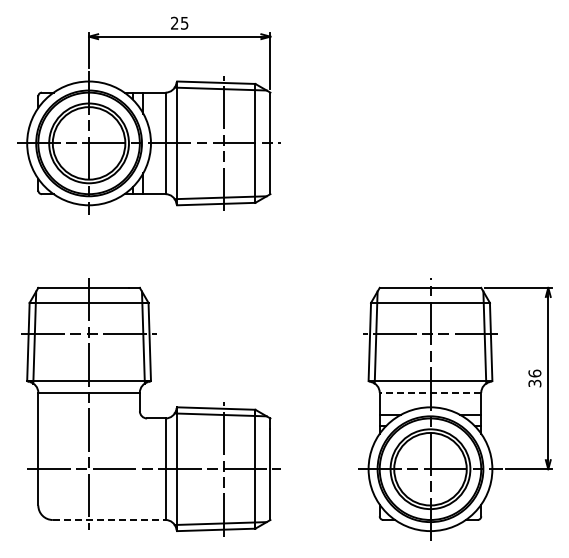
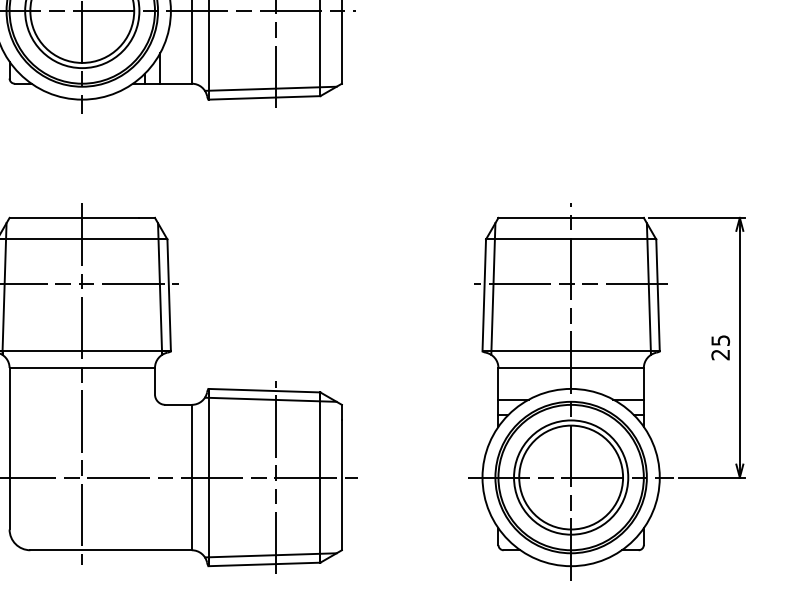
text: (534, 378) -> (720, 347), 36 -> 25
line: (430, 392) -> (571, 367), dashed -> solid
line: (109, 520) -> (111, 550), dashed -> solid

